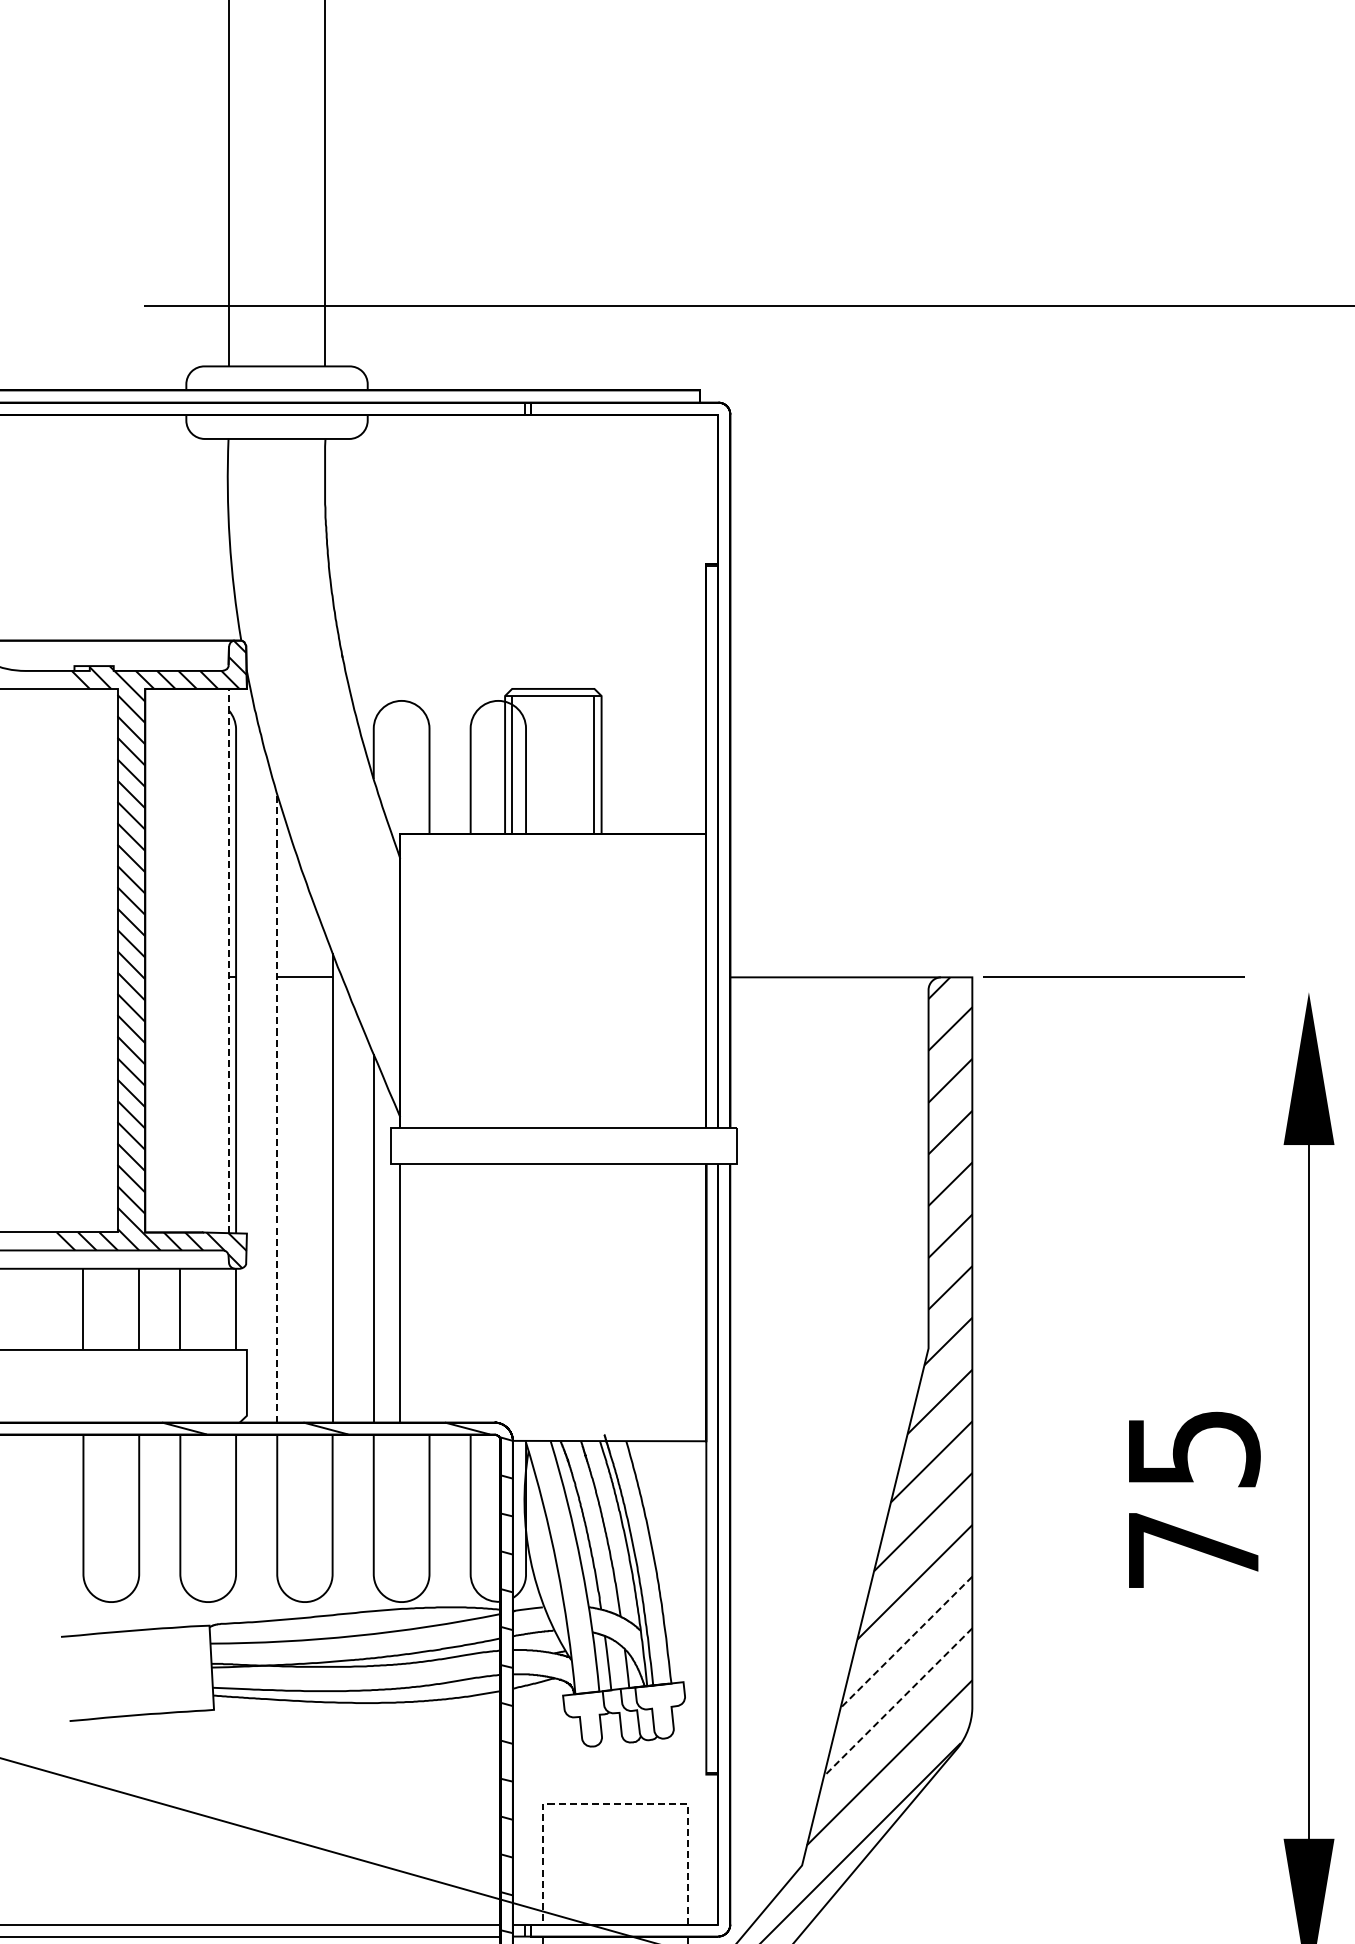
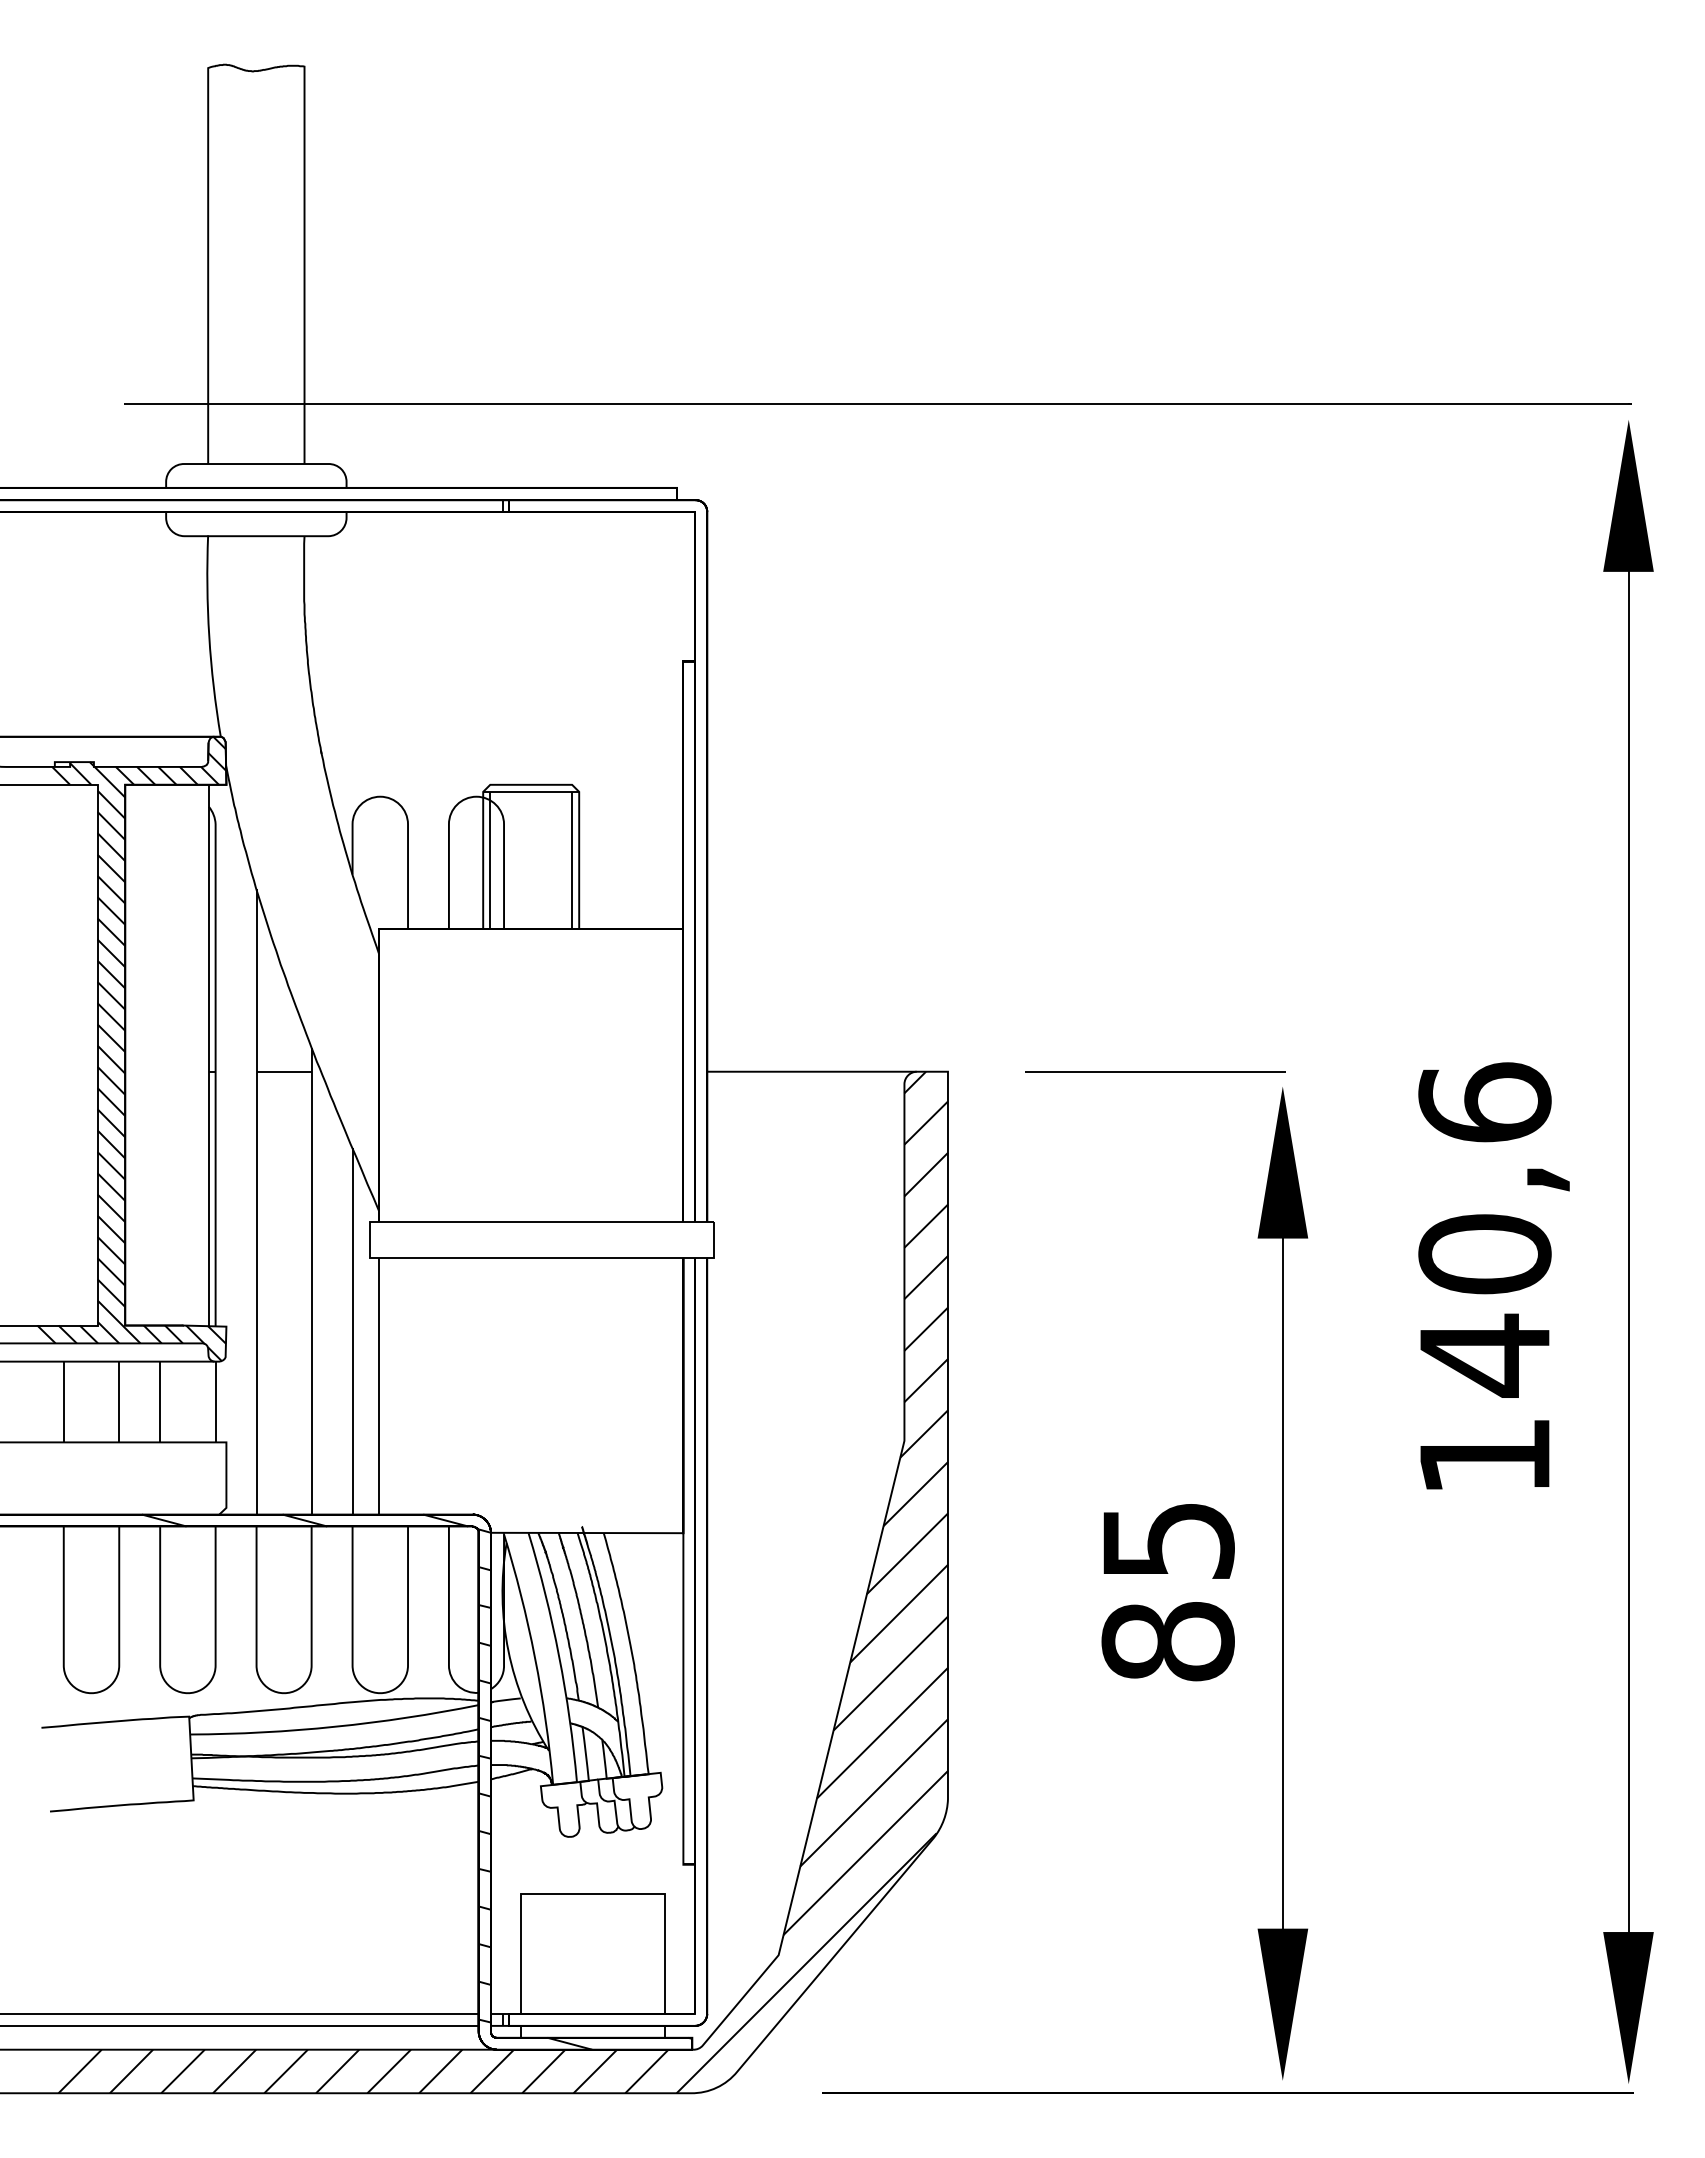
line: (228, 961) -> (208, 1055), dashed -> solid
line: (1114, 977) -> (1155, 1071), moved
line: (277, 1107) -> (256, 1201), dashed -> solid
text: (1193, 1550) -> (1167, 1641), 75 -> 85
line: (906, 1642) -> (882, 1733), dashed -> solid
line: (897, 1702) -> (873, 1793), dashed -> solid
line: (614, 1803) -> (592, 1893), dashed -> solid

